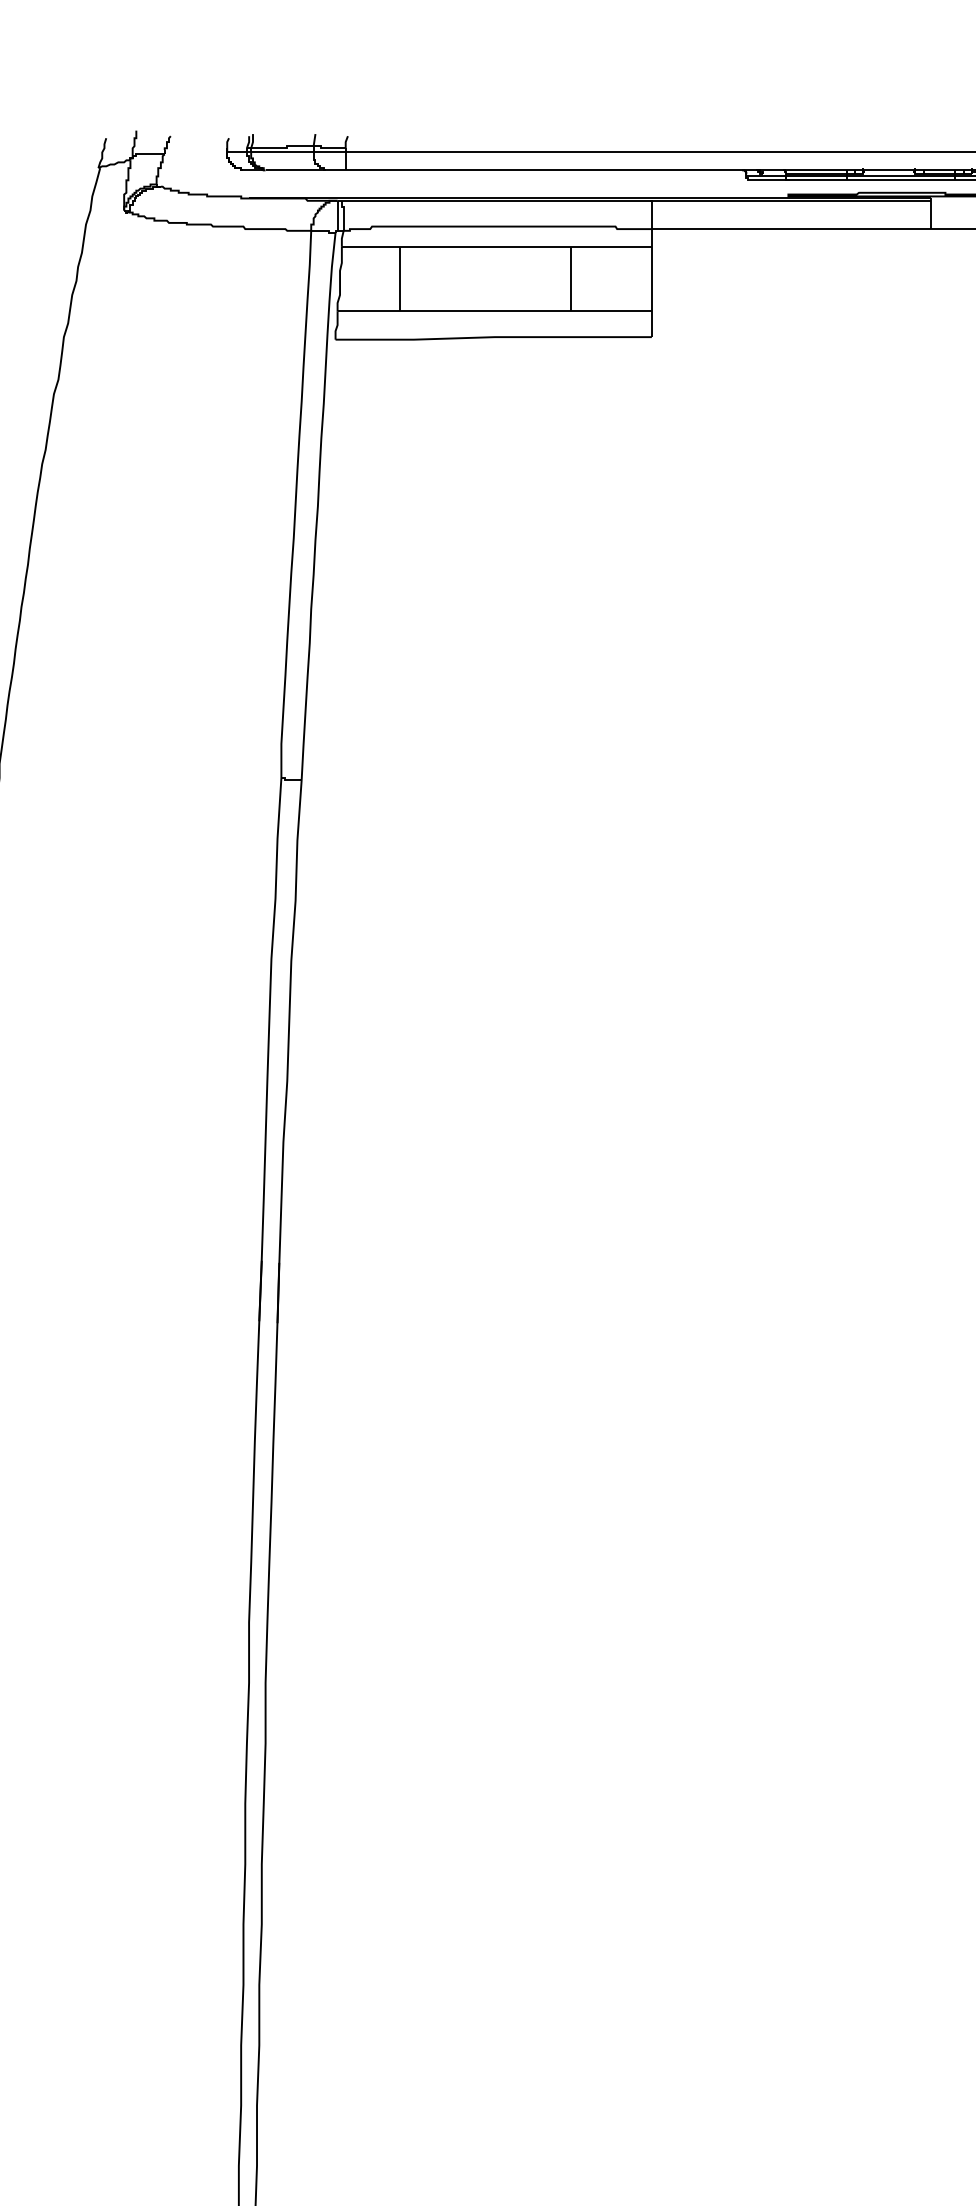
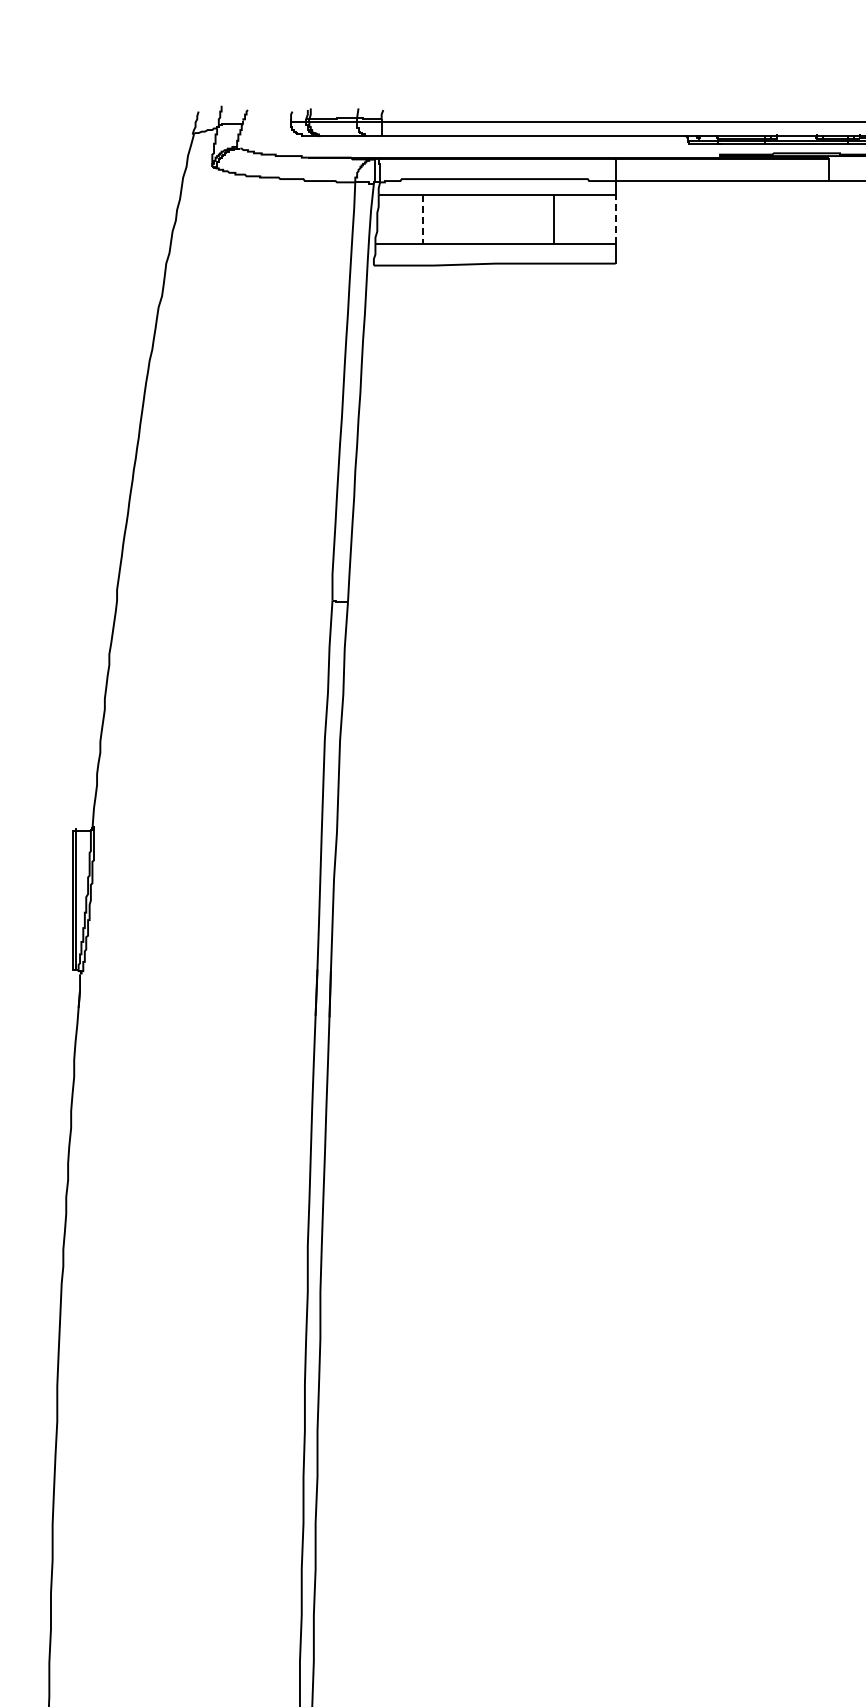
line: (400, 279) -> (423, 219), solid -> dashed
line: (651, 279) -> (615, 219), solid -> dashed

